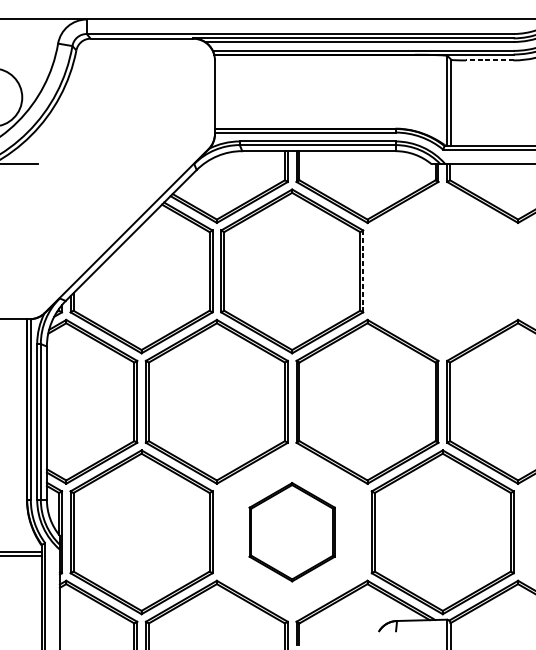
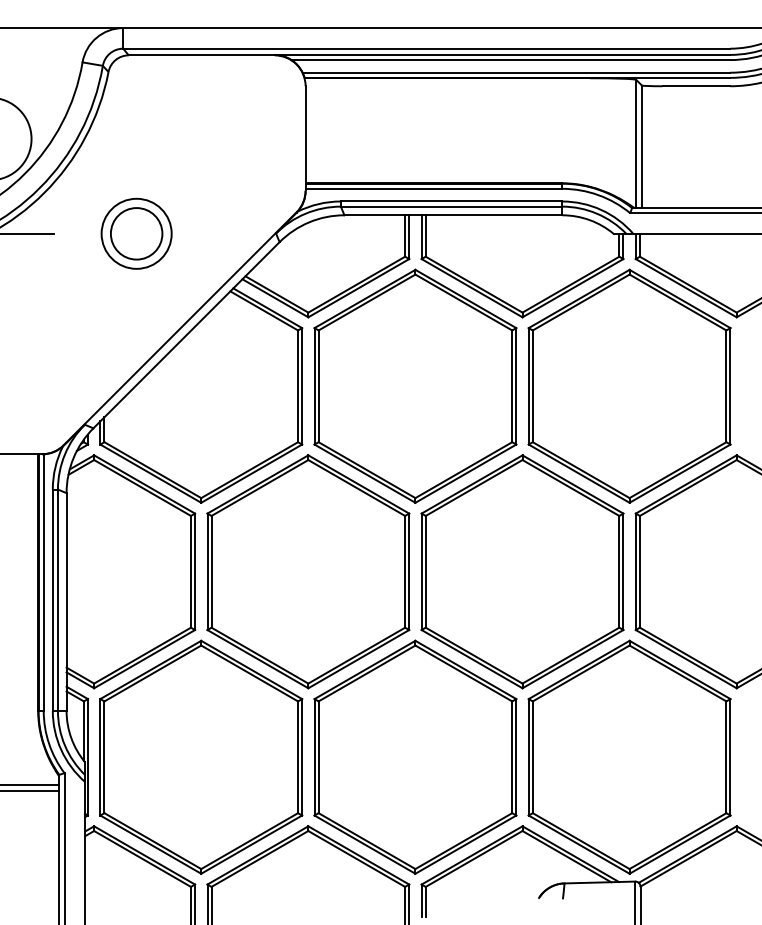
line: (489, 60) -> (696, 86), dashed -> solid
part: (96, 163) -> (136, 233), added
line: (363, 270) -> (516, 385), dashed -> solid
part: (442, 270) -> (629, 385), added
part: (292, 531) -> (415, 756), size x1.67

